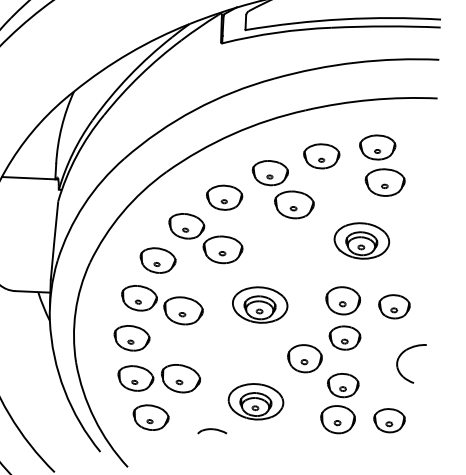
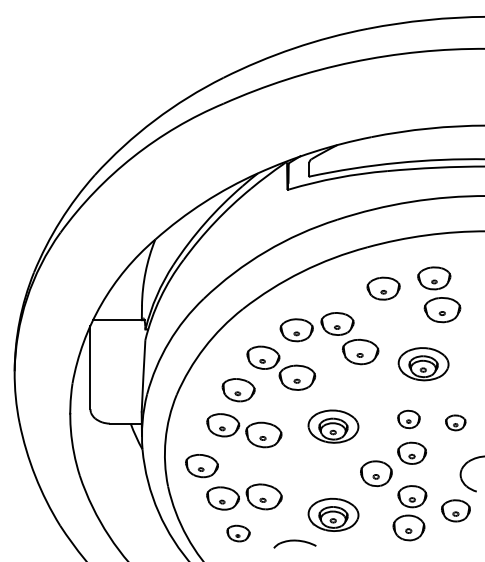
part: (282, 189) -> (349, 338), moved
part: (342, 300) -> (408, 419), size x0.7
part: (393, 306) -> (455, 422), size x0.7
part: (131, 338) -> (201, 466), moved
part: (151, 417) -> (238, 533), size x0.7
part: (389, 420) -> (455, 510), moved
part: (211, 431) -> (294, 543), size x1.6

